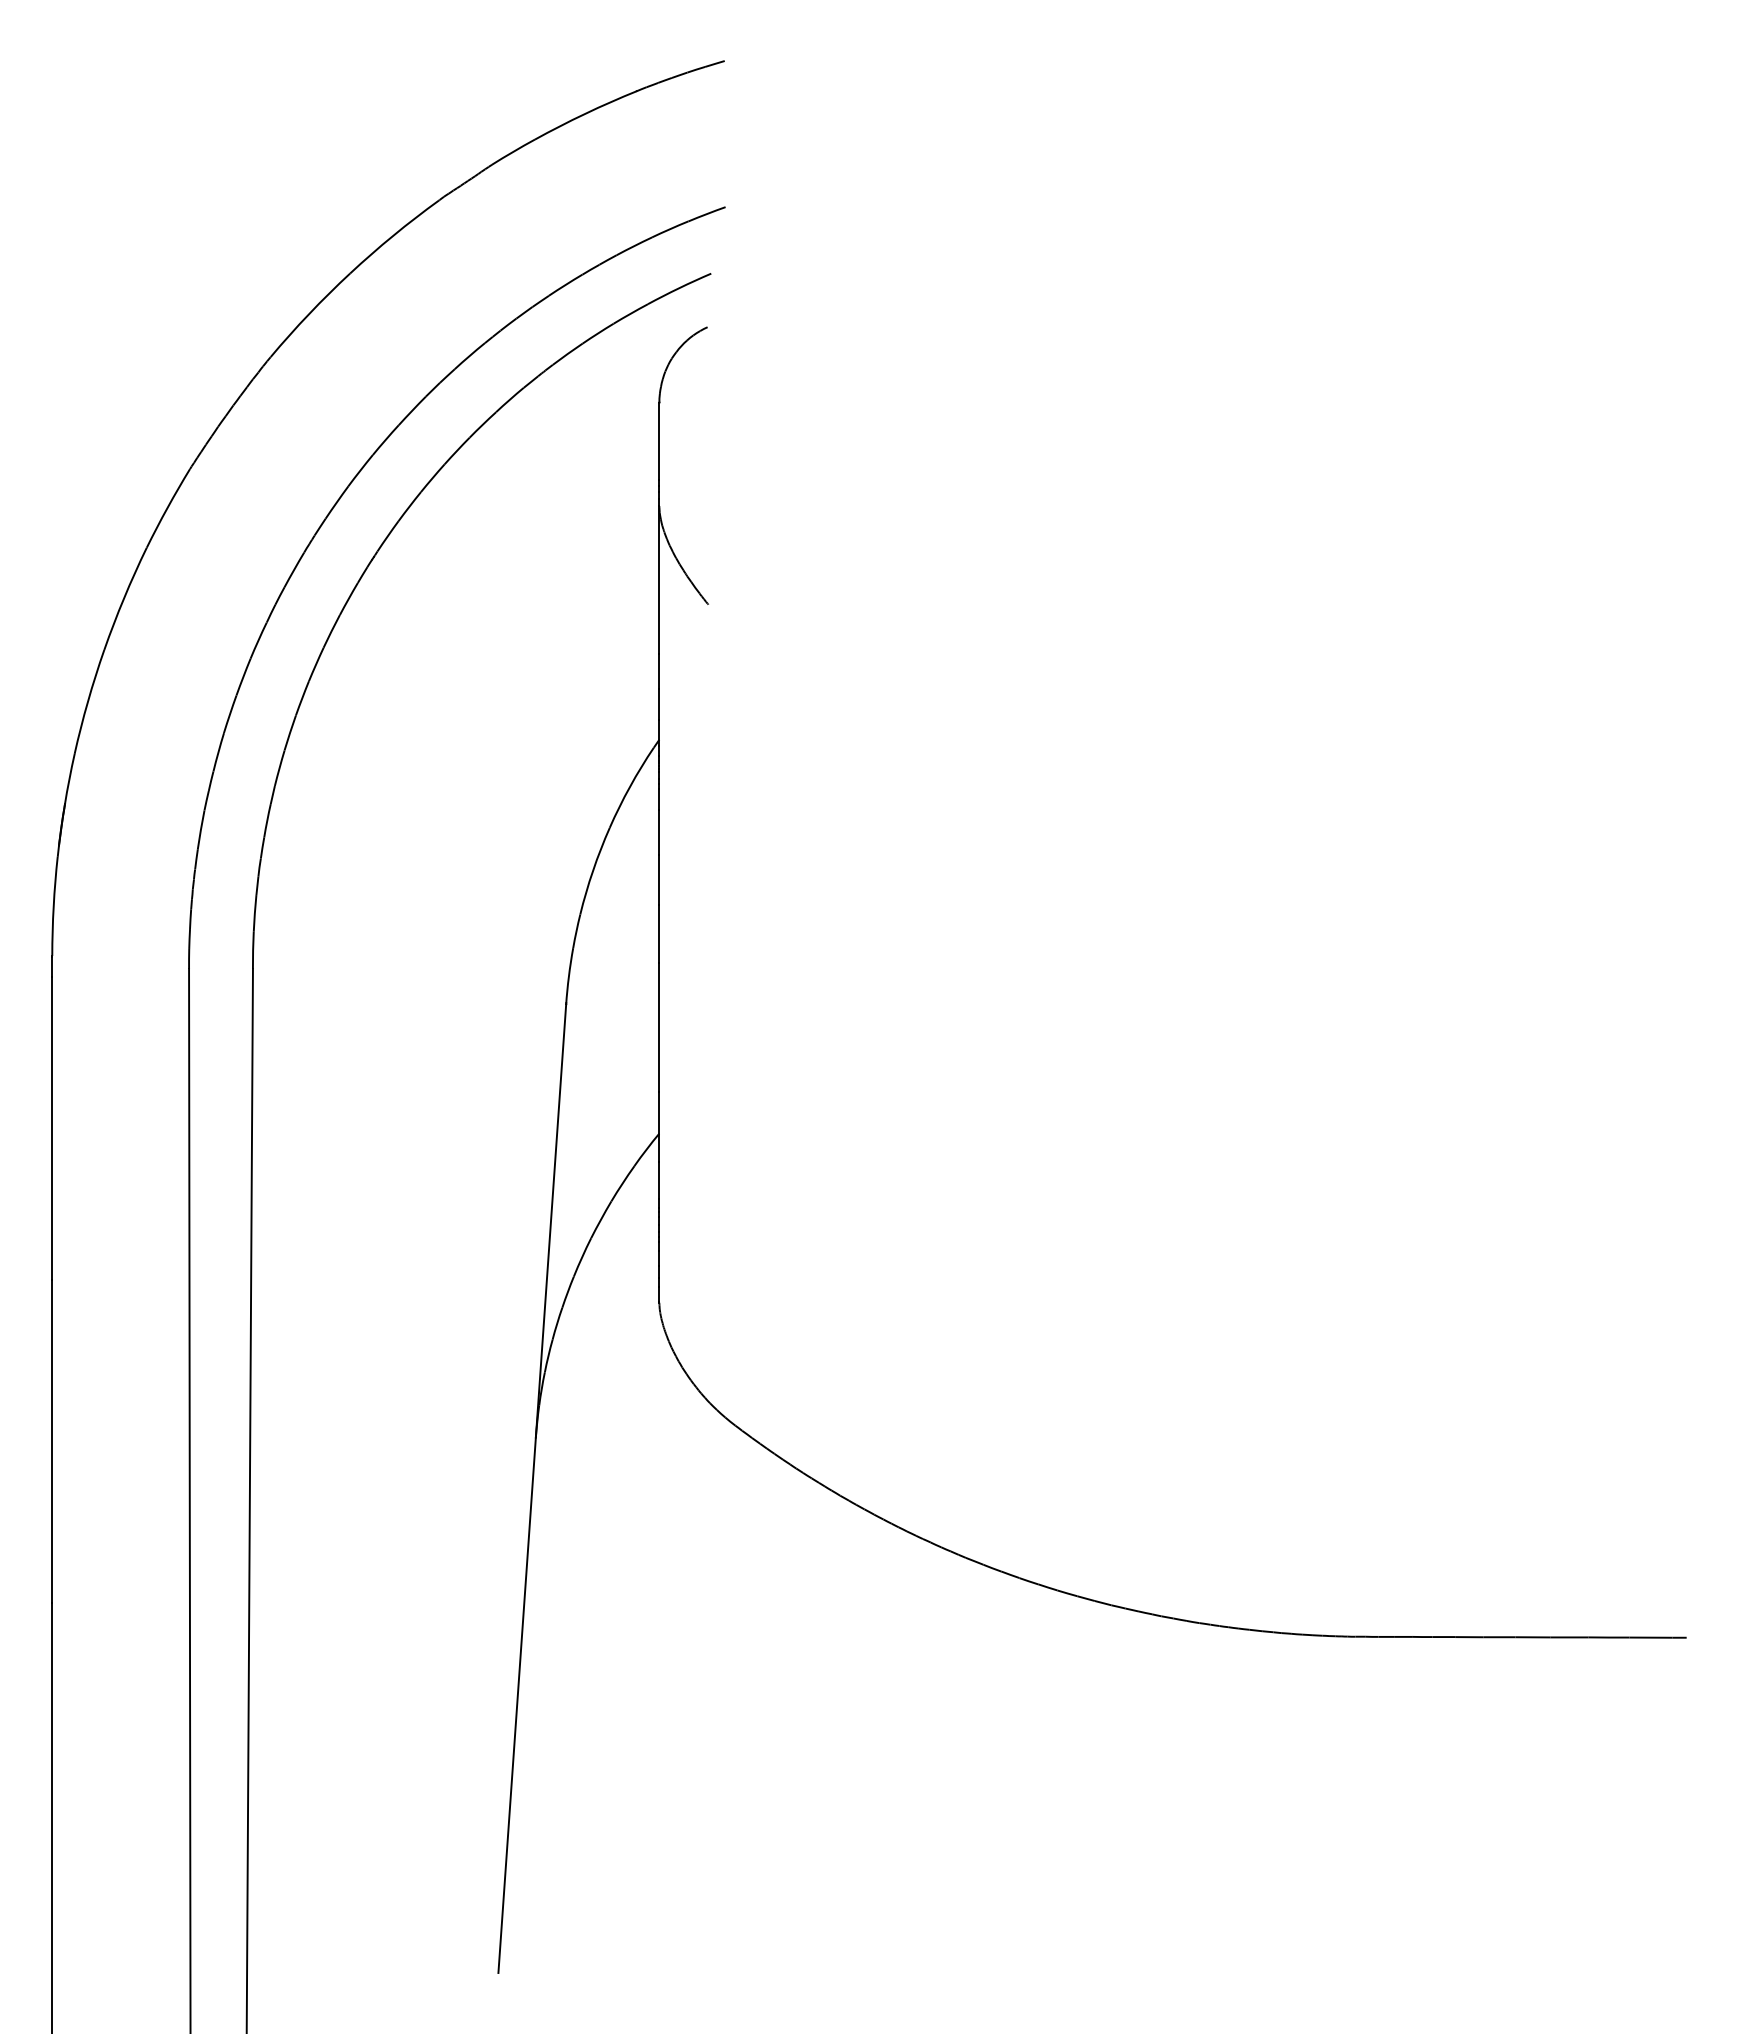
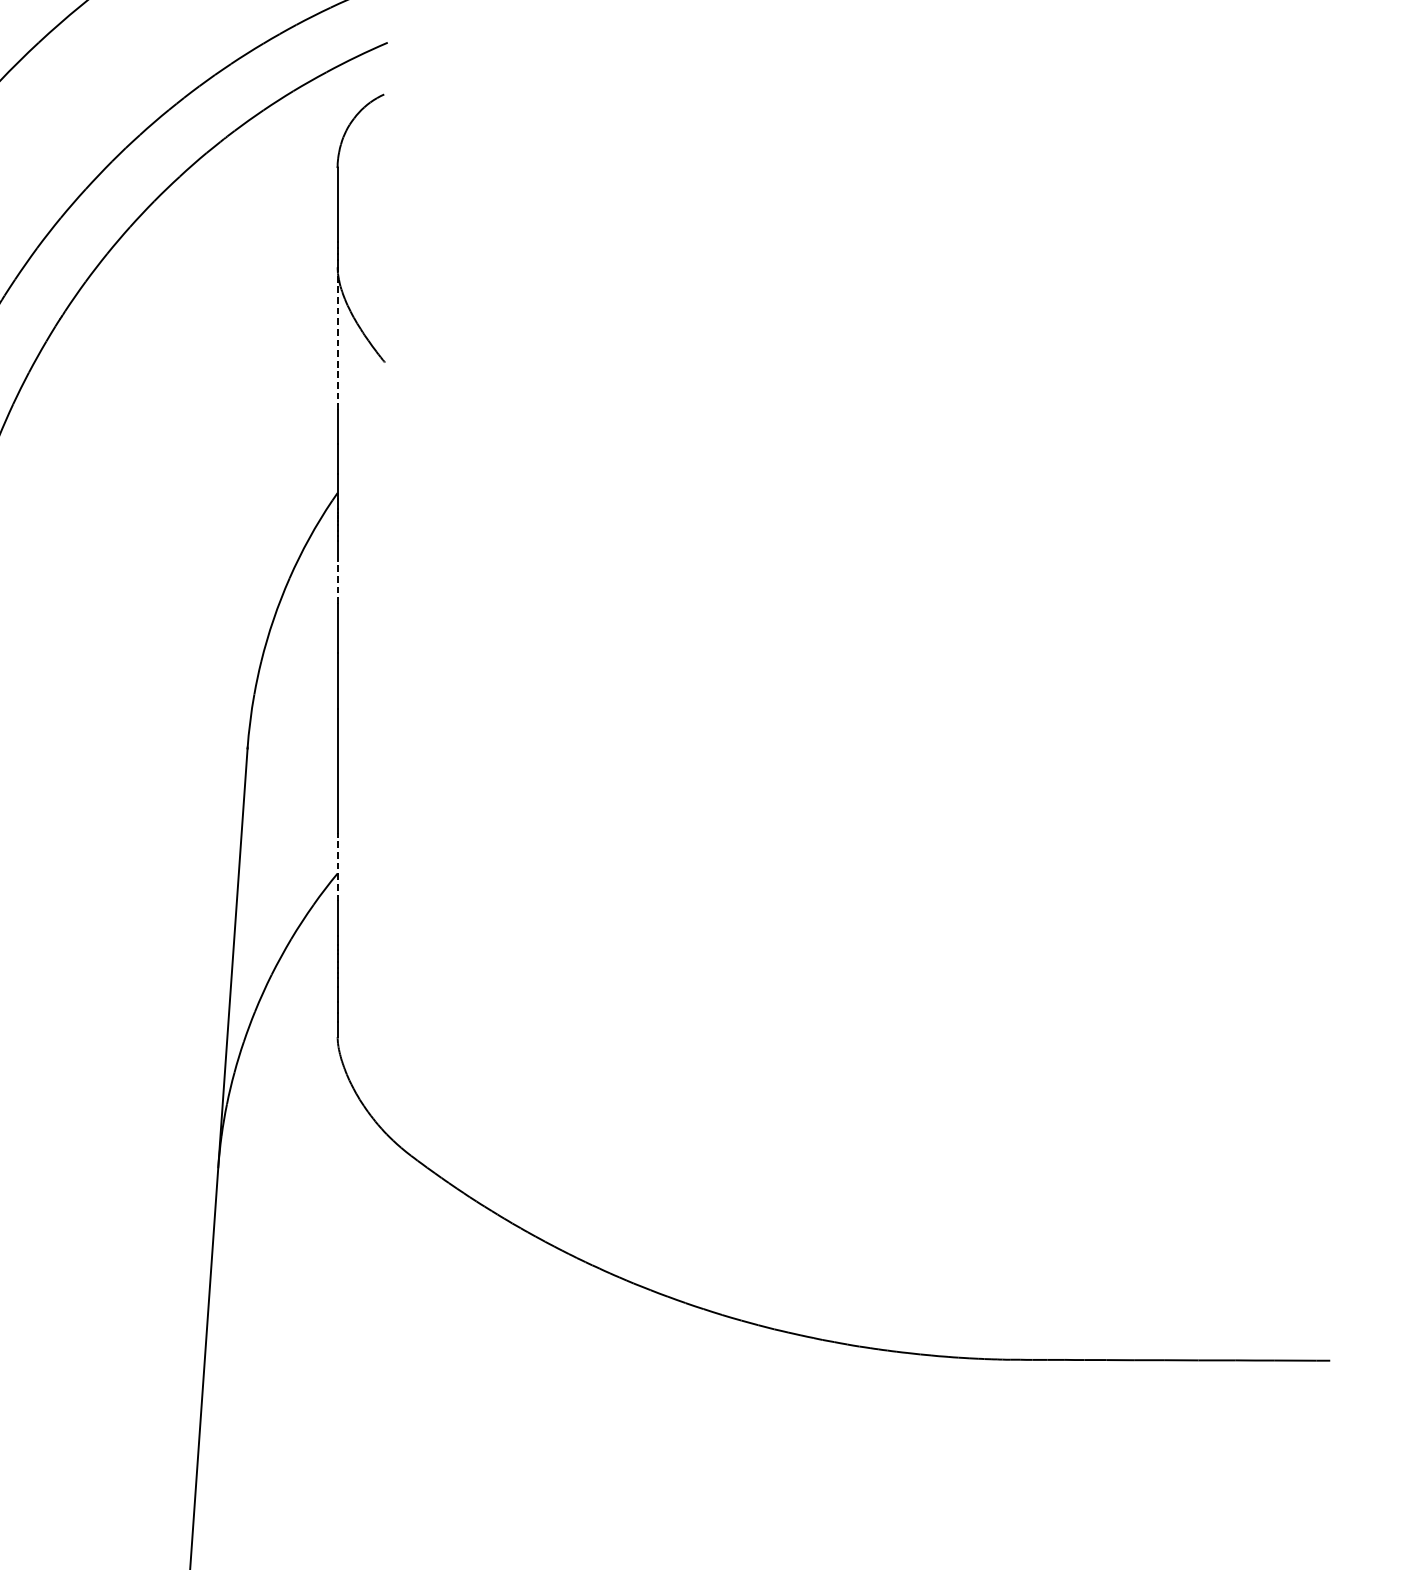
line: (659, 579) -> (337, 338), solid -> dashed
line: (659, 831) -> (337, 581), solid -> dashed
line: (659, 1126) -> (337, 866), solid -> dashed

